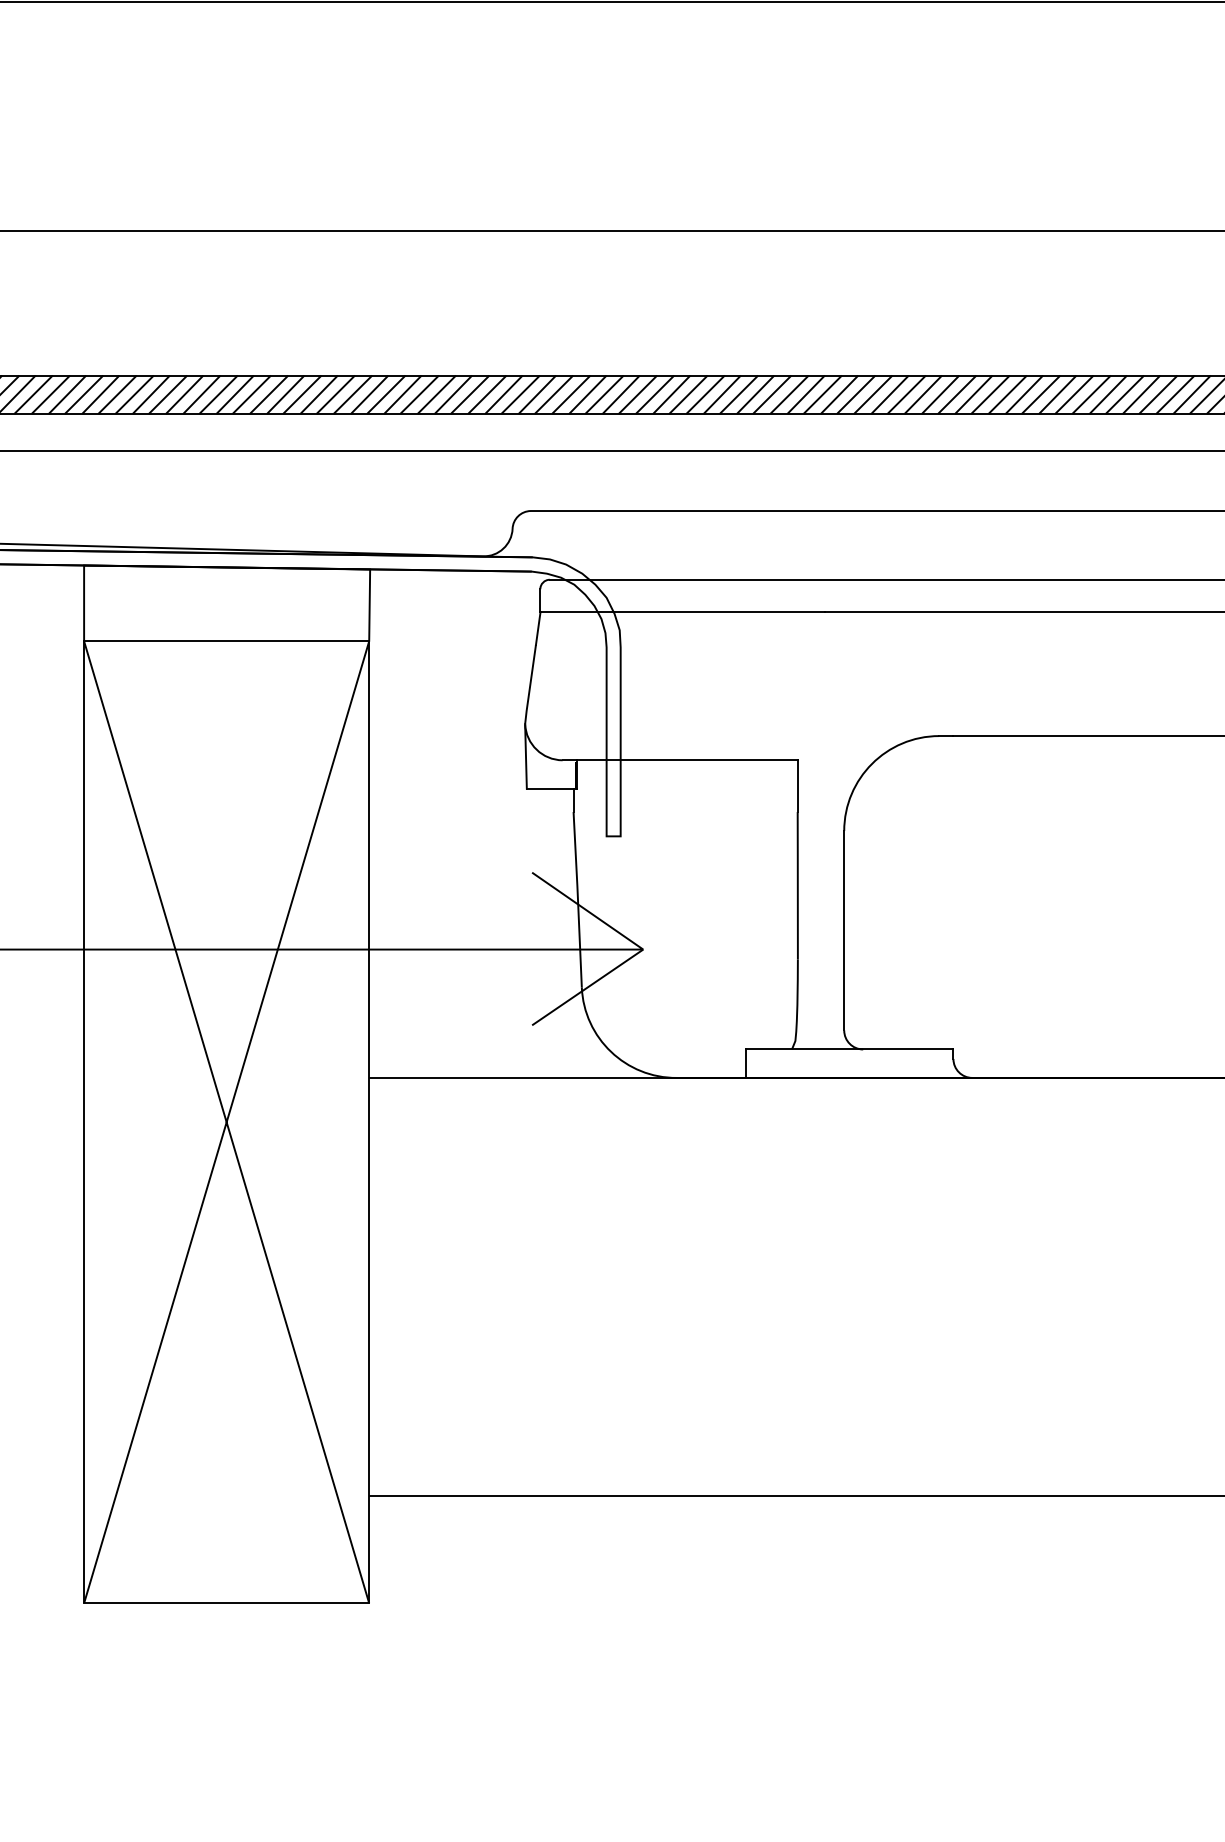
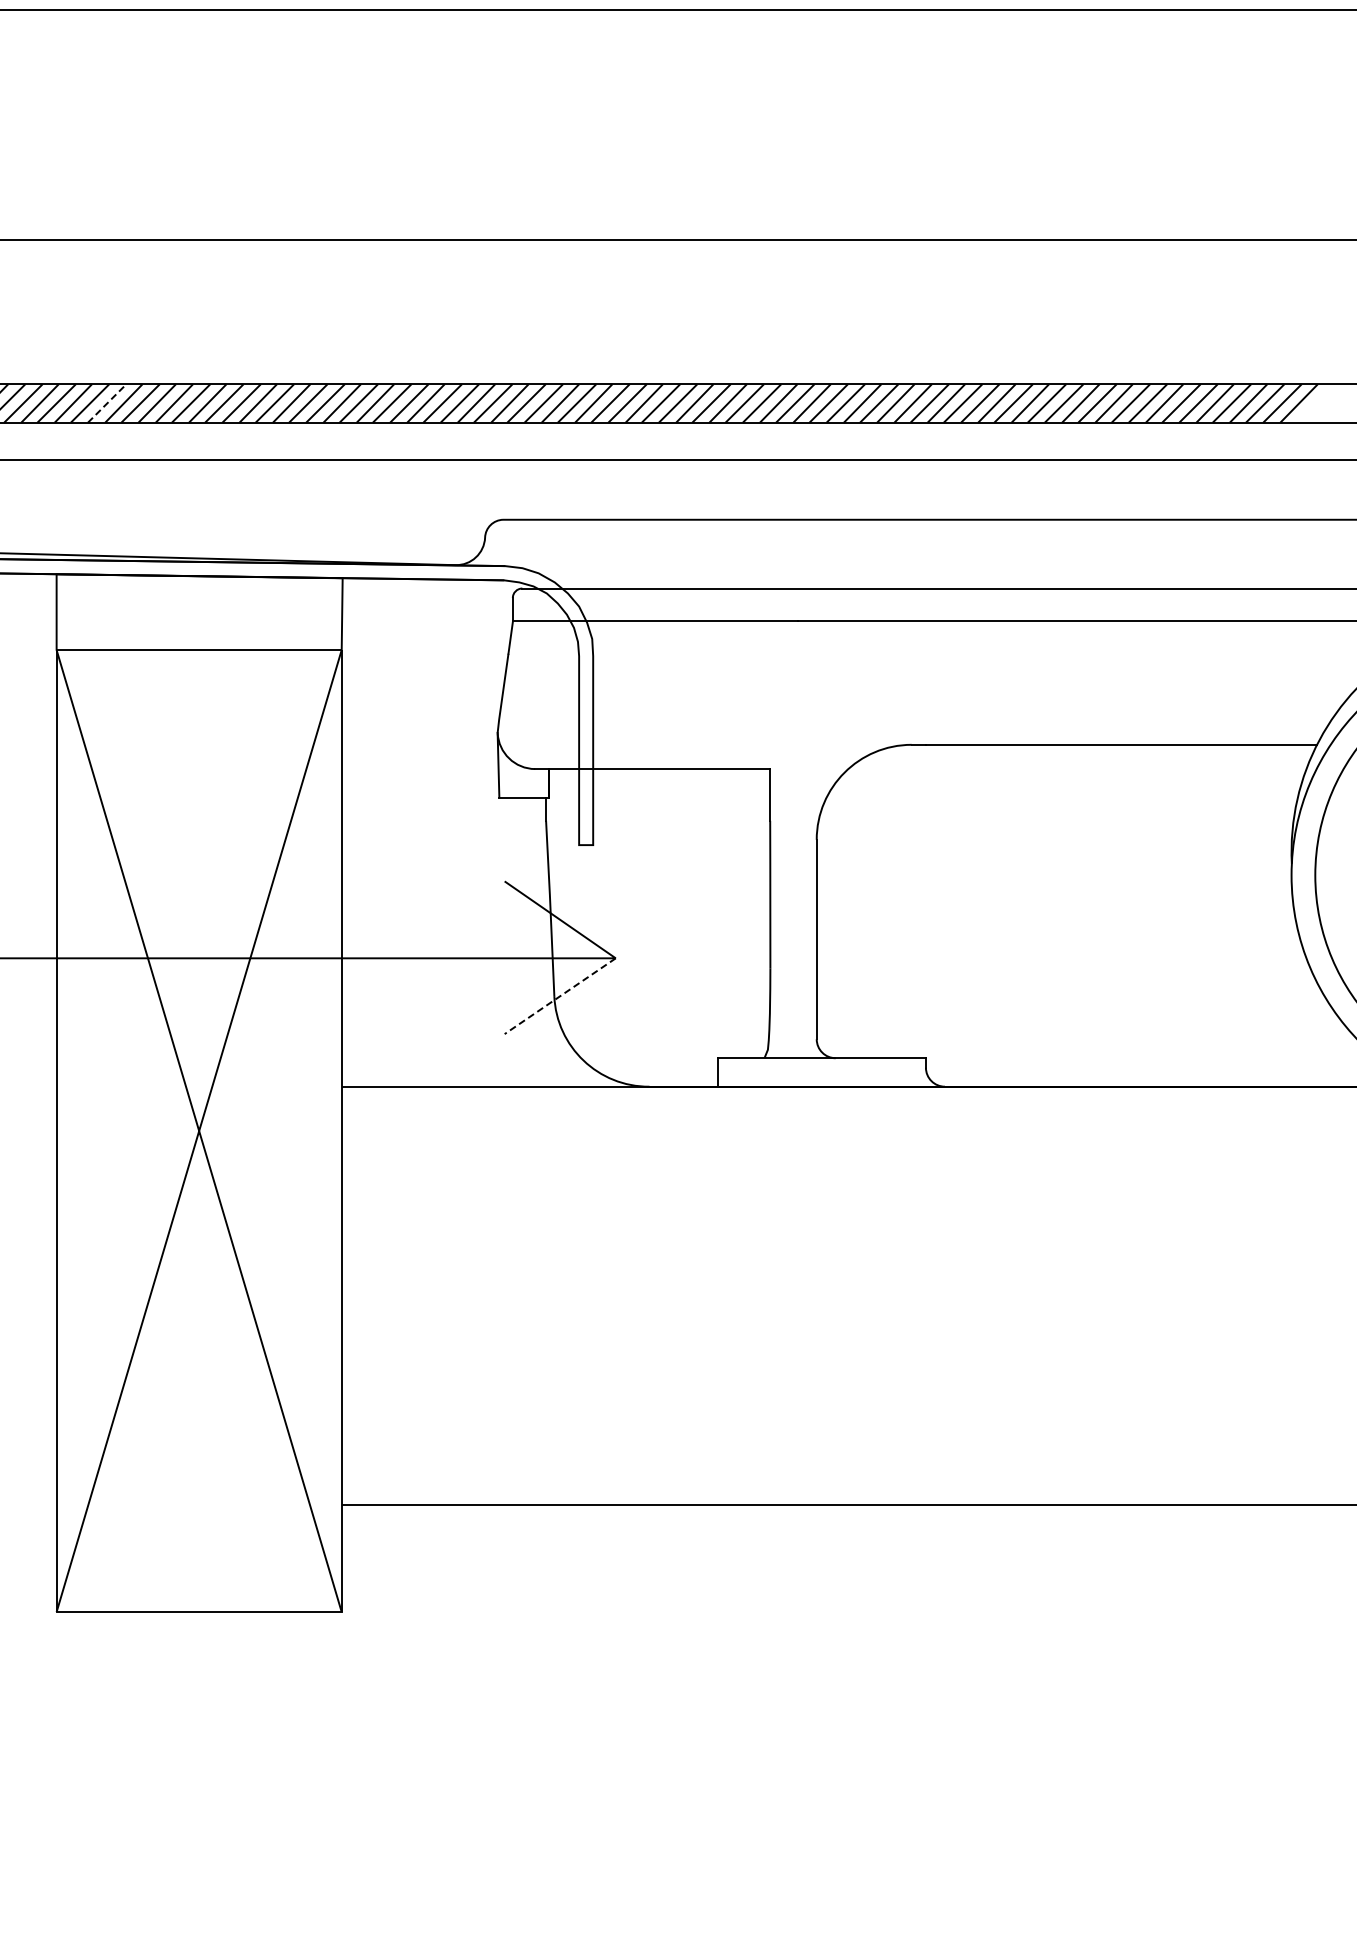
line: (134, 394) -> (107, 403), solid -> dashed
line: (586, 987) -> (559, 996), solid -> dashed

